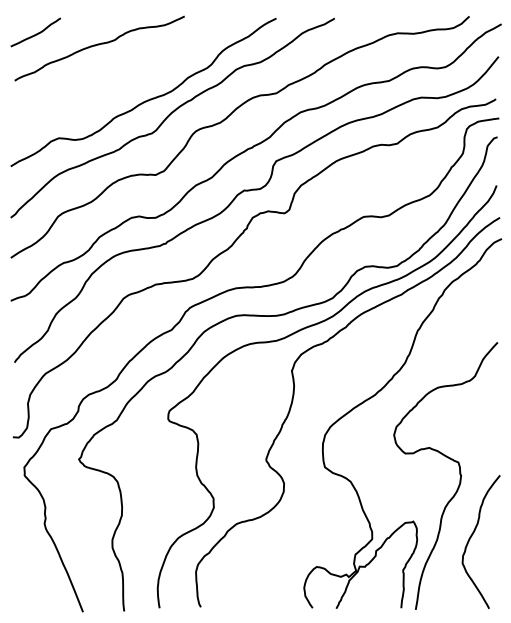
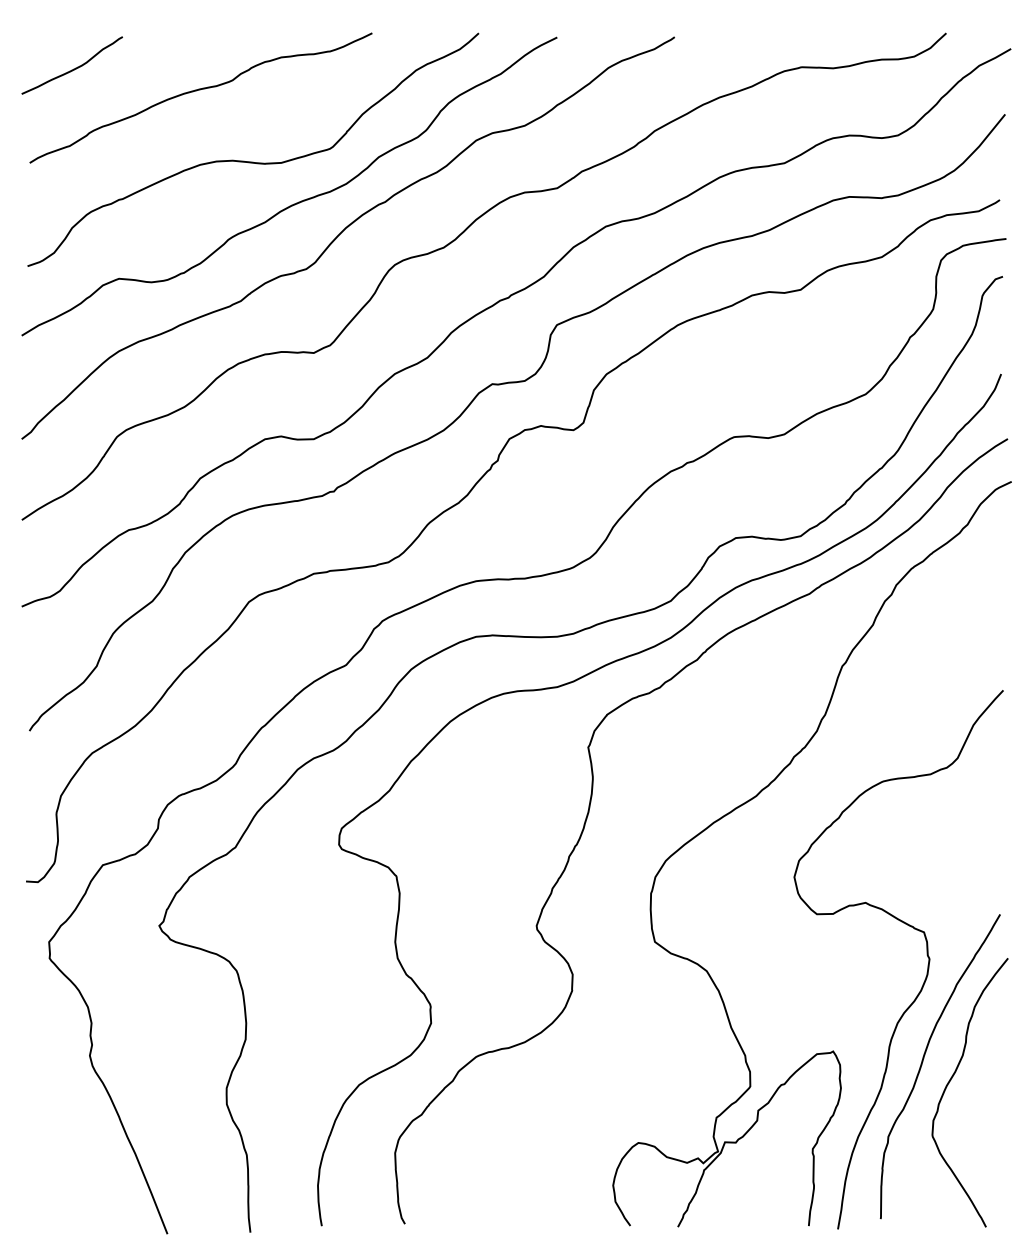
curve: (125, 79) -> (252, 160), added
curve: (459, 524) -> (926, 1057), added

